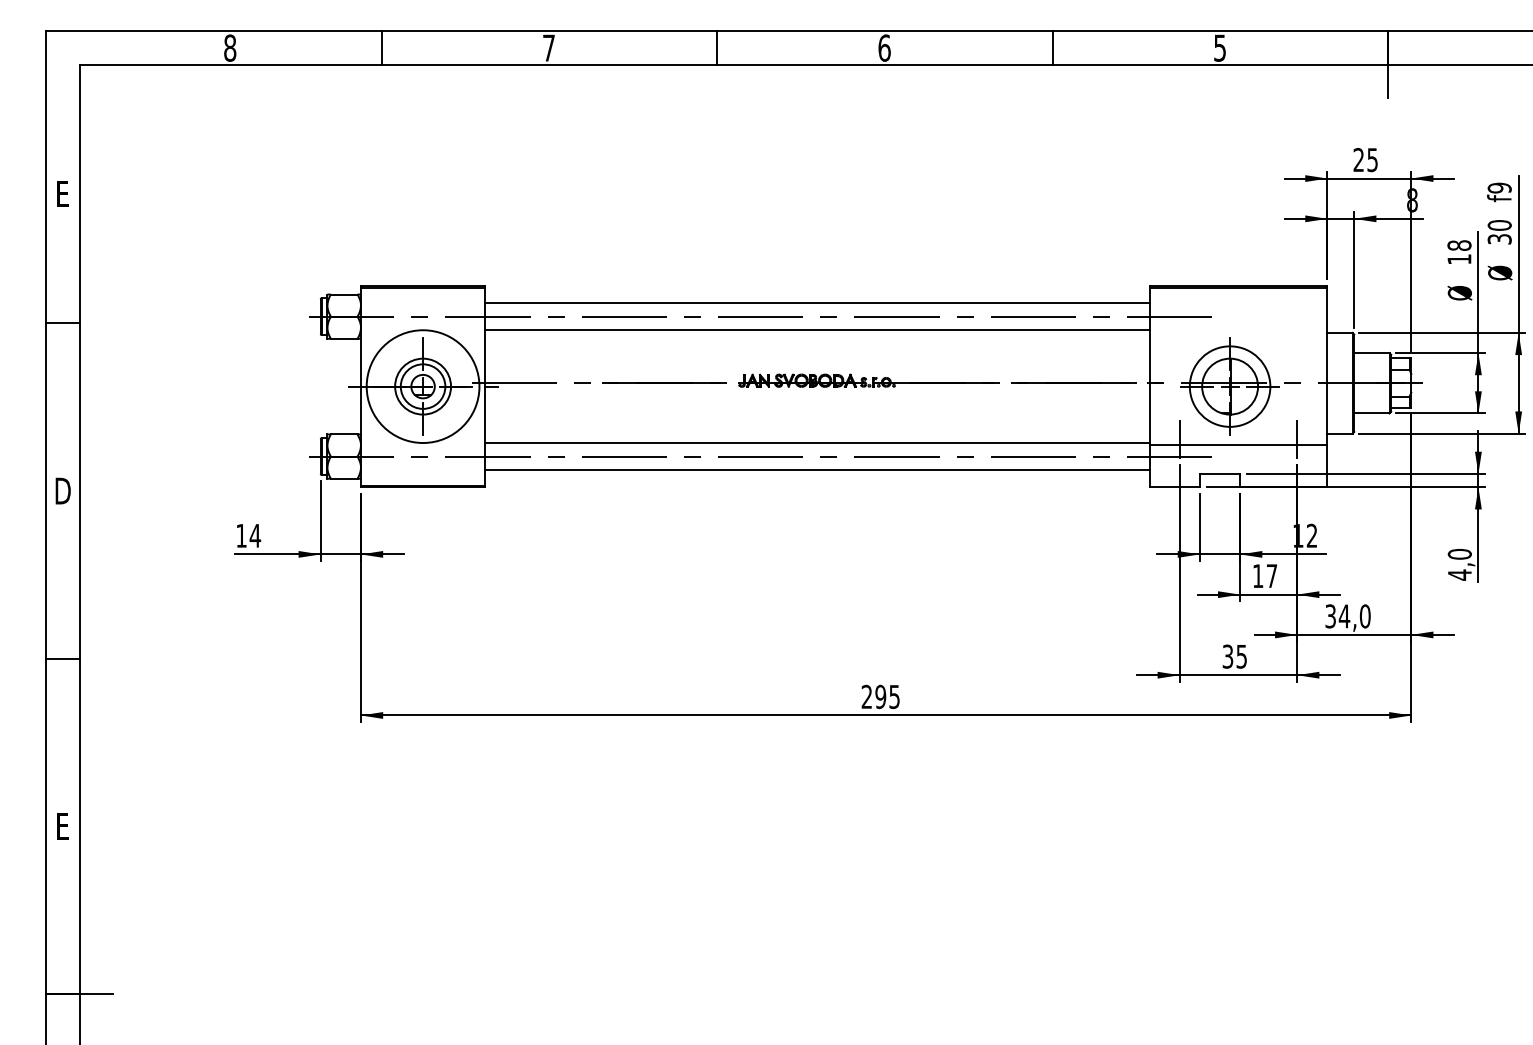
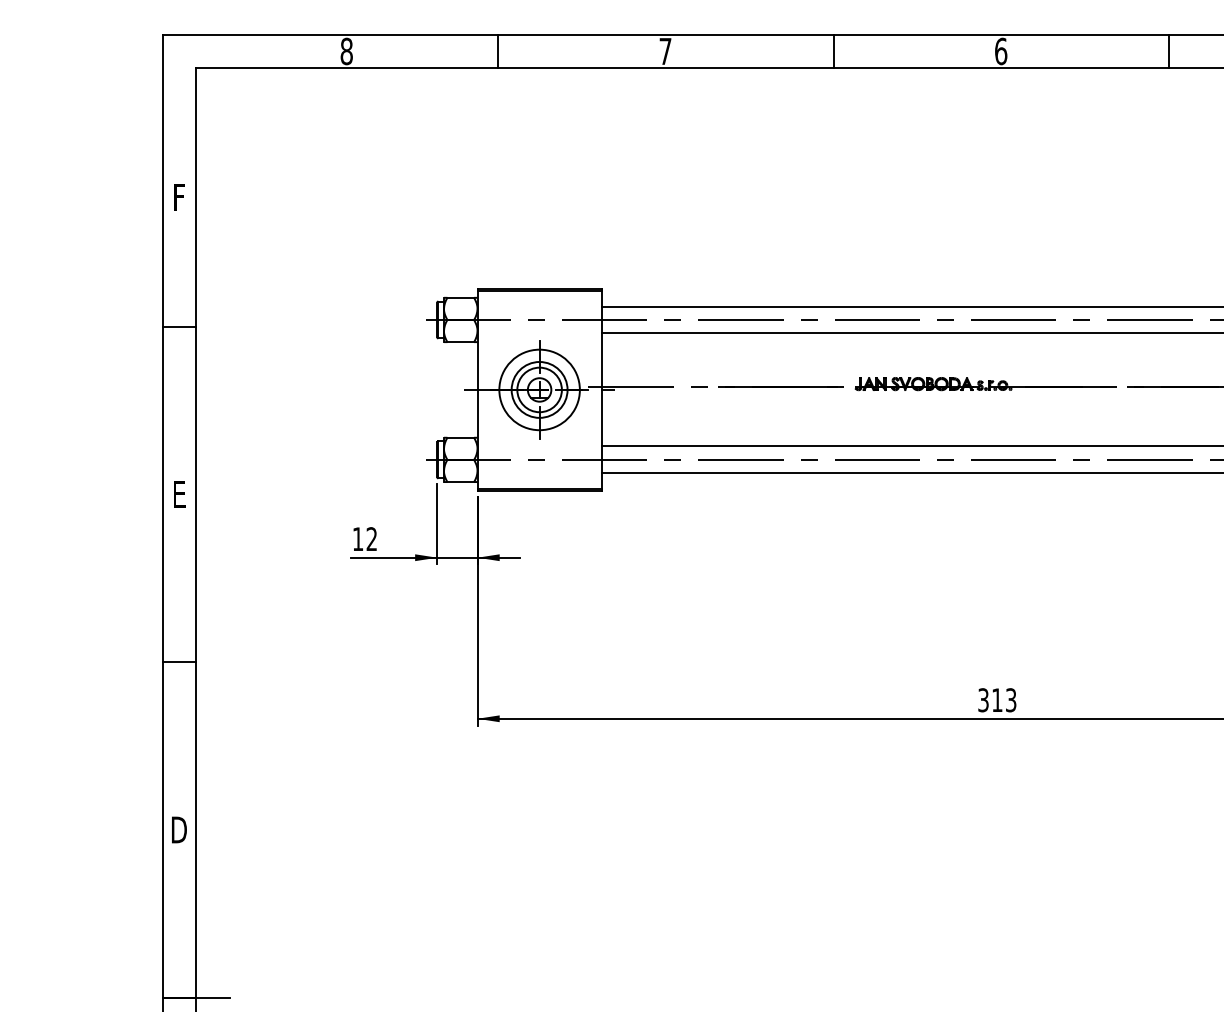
text: (62, 193) -> (179, 196), E -> F
circle: (422, 386) -> (539, 389), size x0.71
text: (62, 490) -> (179, 493), D -> E
text: (255, 535) -> (372, 538), 14 -> 12
text: (880, 696) -> (997, 699), 295 -> 313
text: (62, 826) -> (179, 829), E -> D

